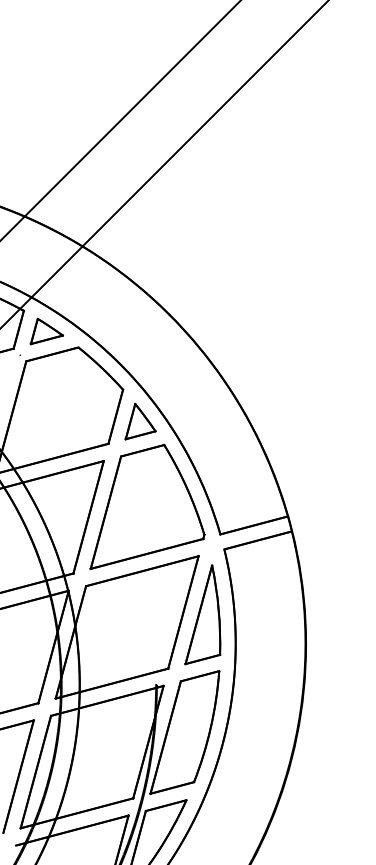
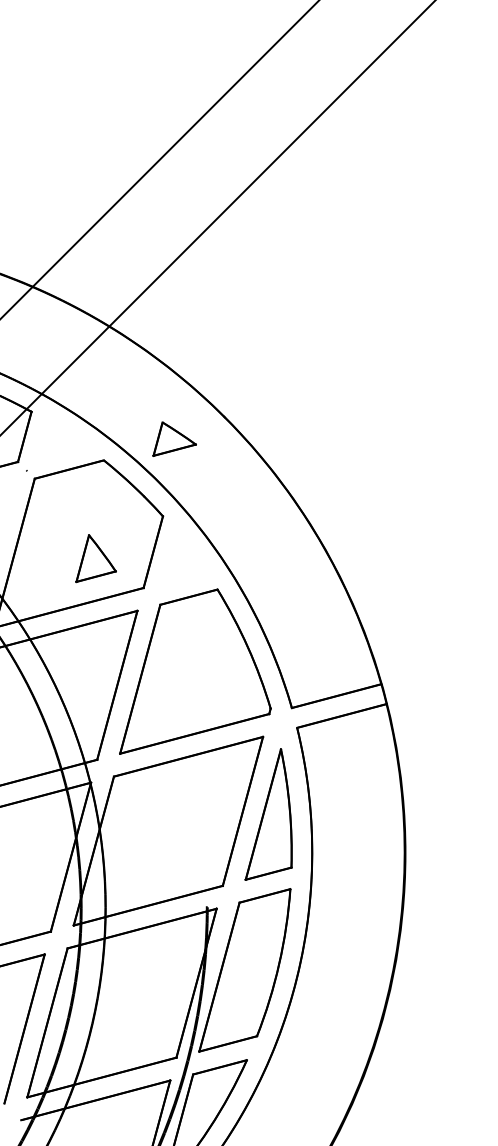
part: (46, 331) -> (174, 439), moved
part: (140, 421) -> (95, 558), moved

